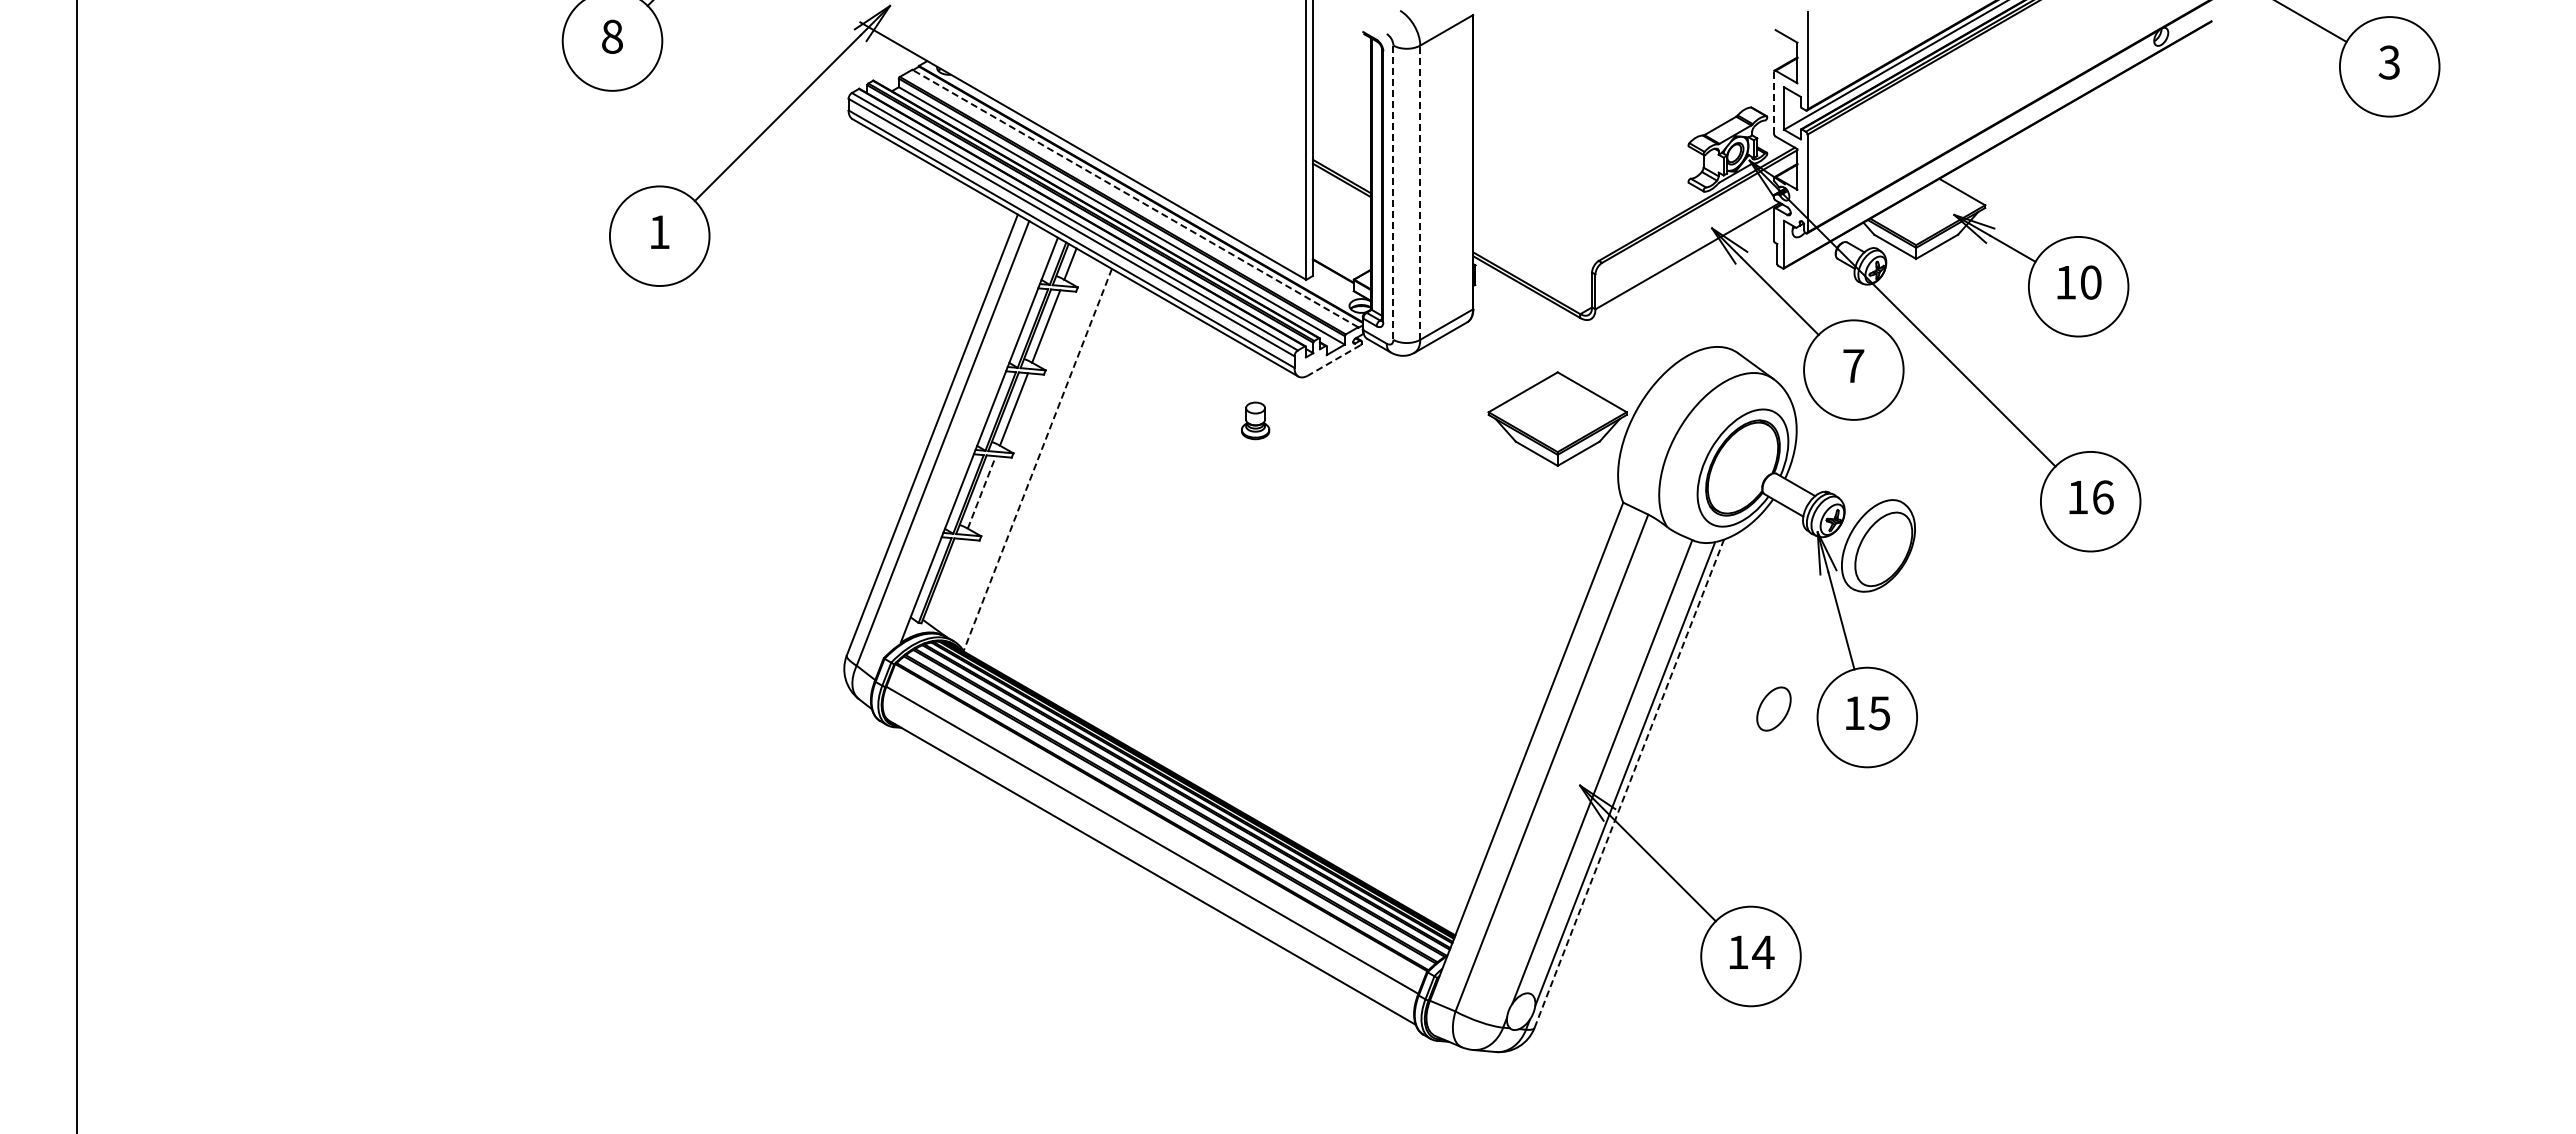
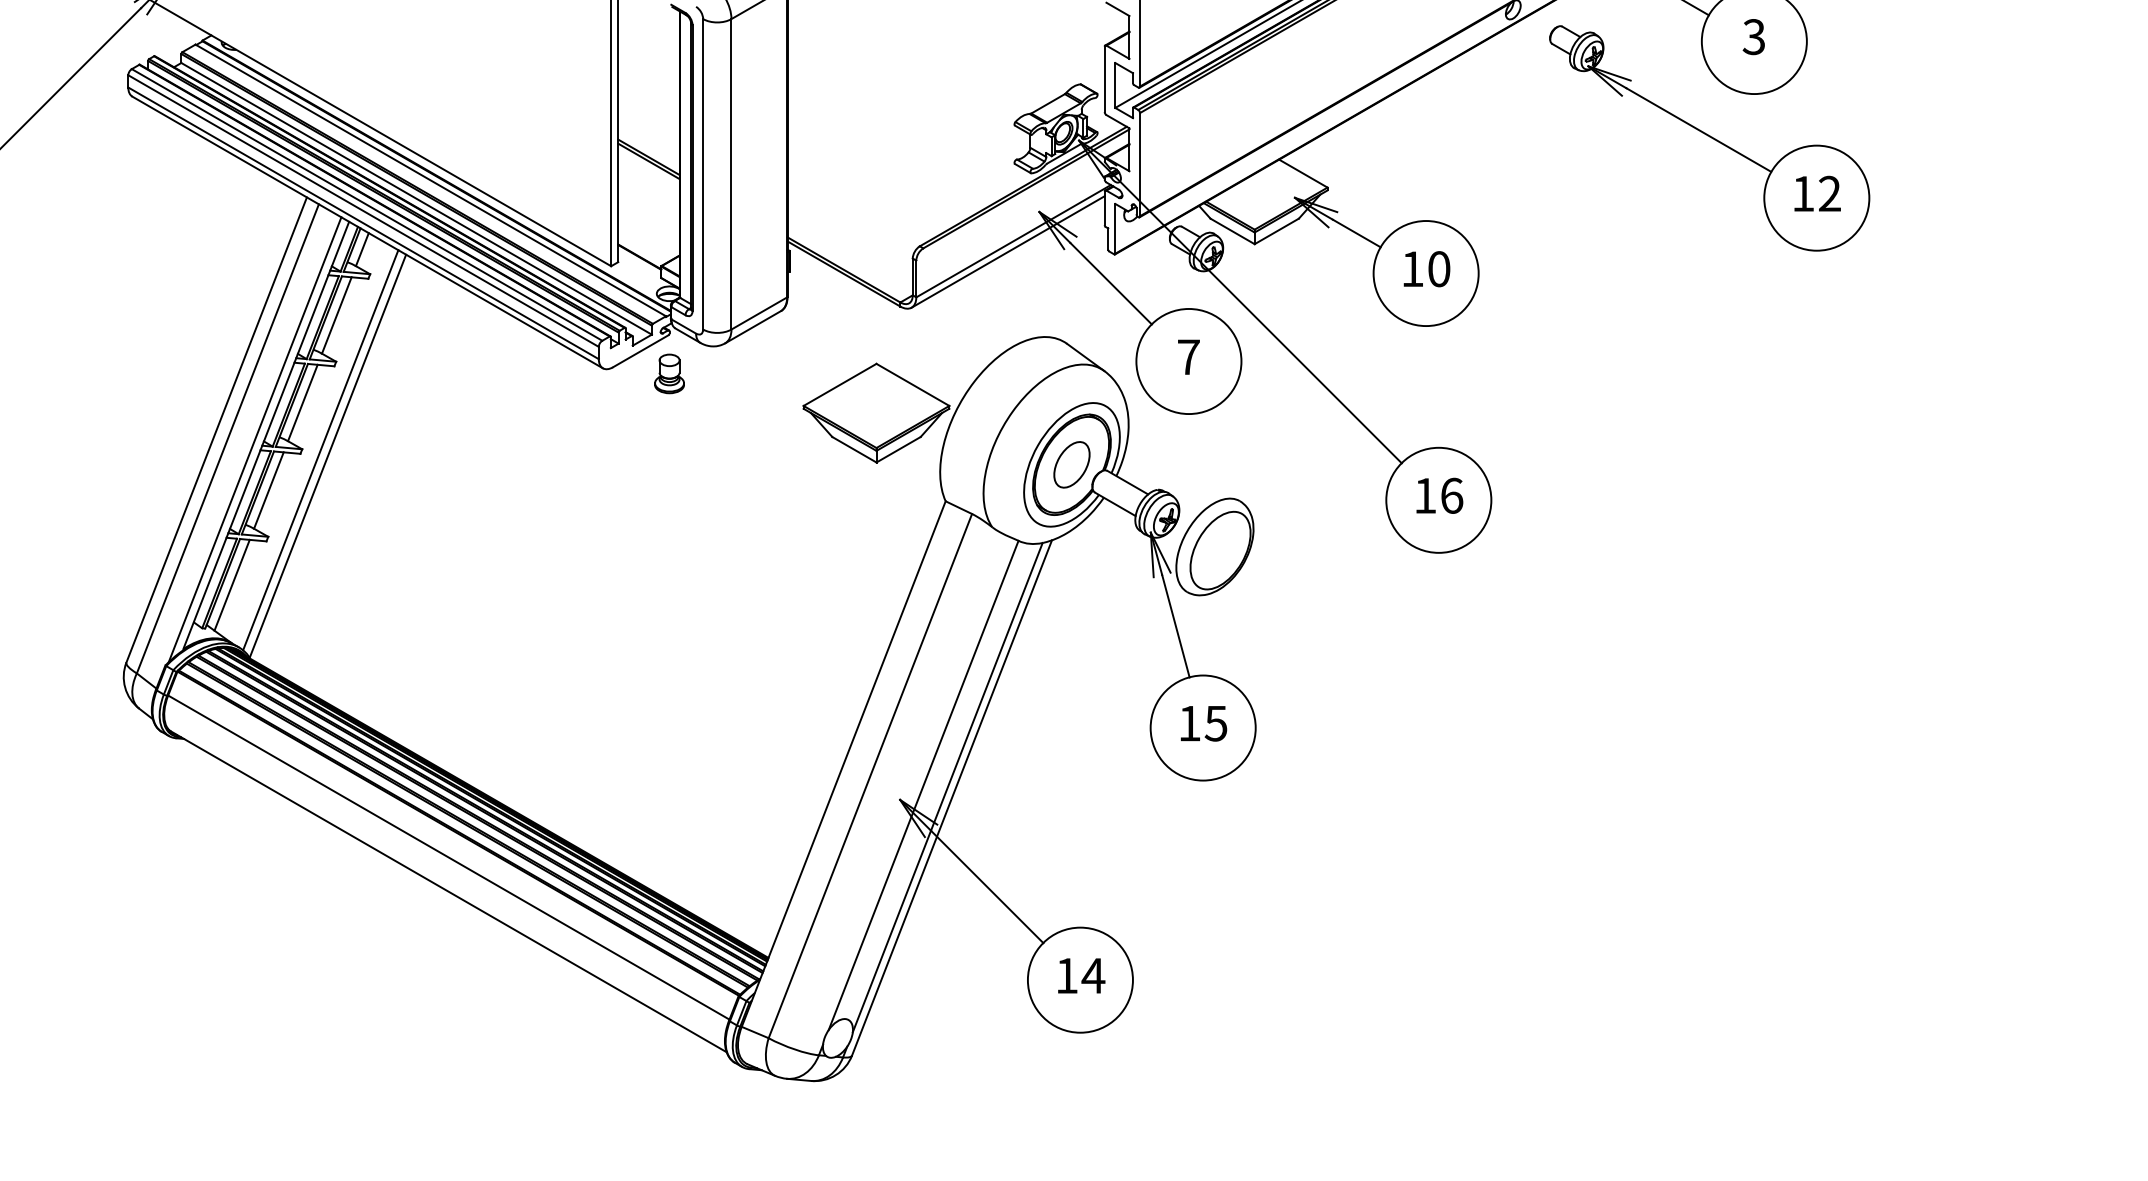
line: (1774, 102) -> (1105, 79), dashed -> solid
part: (2347, 158) -> (1709, 138), added
line: (1420, 192) -> (731, 174), dashed -> solid
line: (1393, 193) -> (703, 175), dashed -> solid
line: (1134, 198) -> (429, 180), dashed -> solid
line: (1682, 266) -> (1008, 252), added
line: (1333, 360) -> (639, 351), dashed -> solid
part: (1255, 420) -> (669, 373), moved
line: (968, 444) -> (254, 439), added
line: (1030, 453) -> (320, 449), added
line: (1037, 459) -> (327, 455), dashed -> solid
line: (981, 492) -> (268, 490), dashed -> solid
line: (946, 582) -> (231, 585), added
part: (1773, 708) -> (1071, 464), moved
line: (1629, 783) -> (952, 797), dashed -> solid

